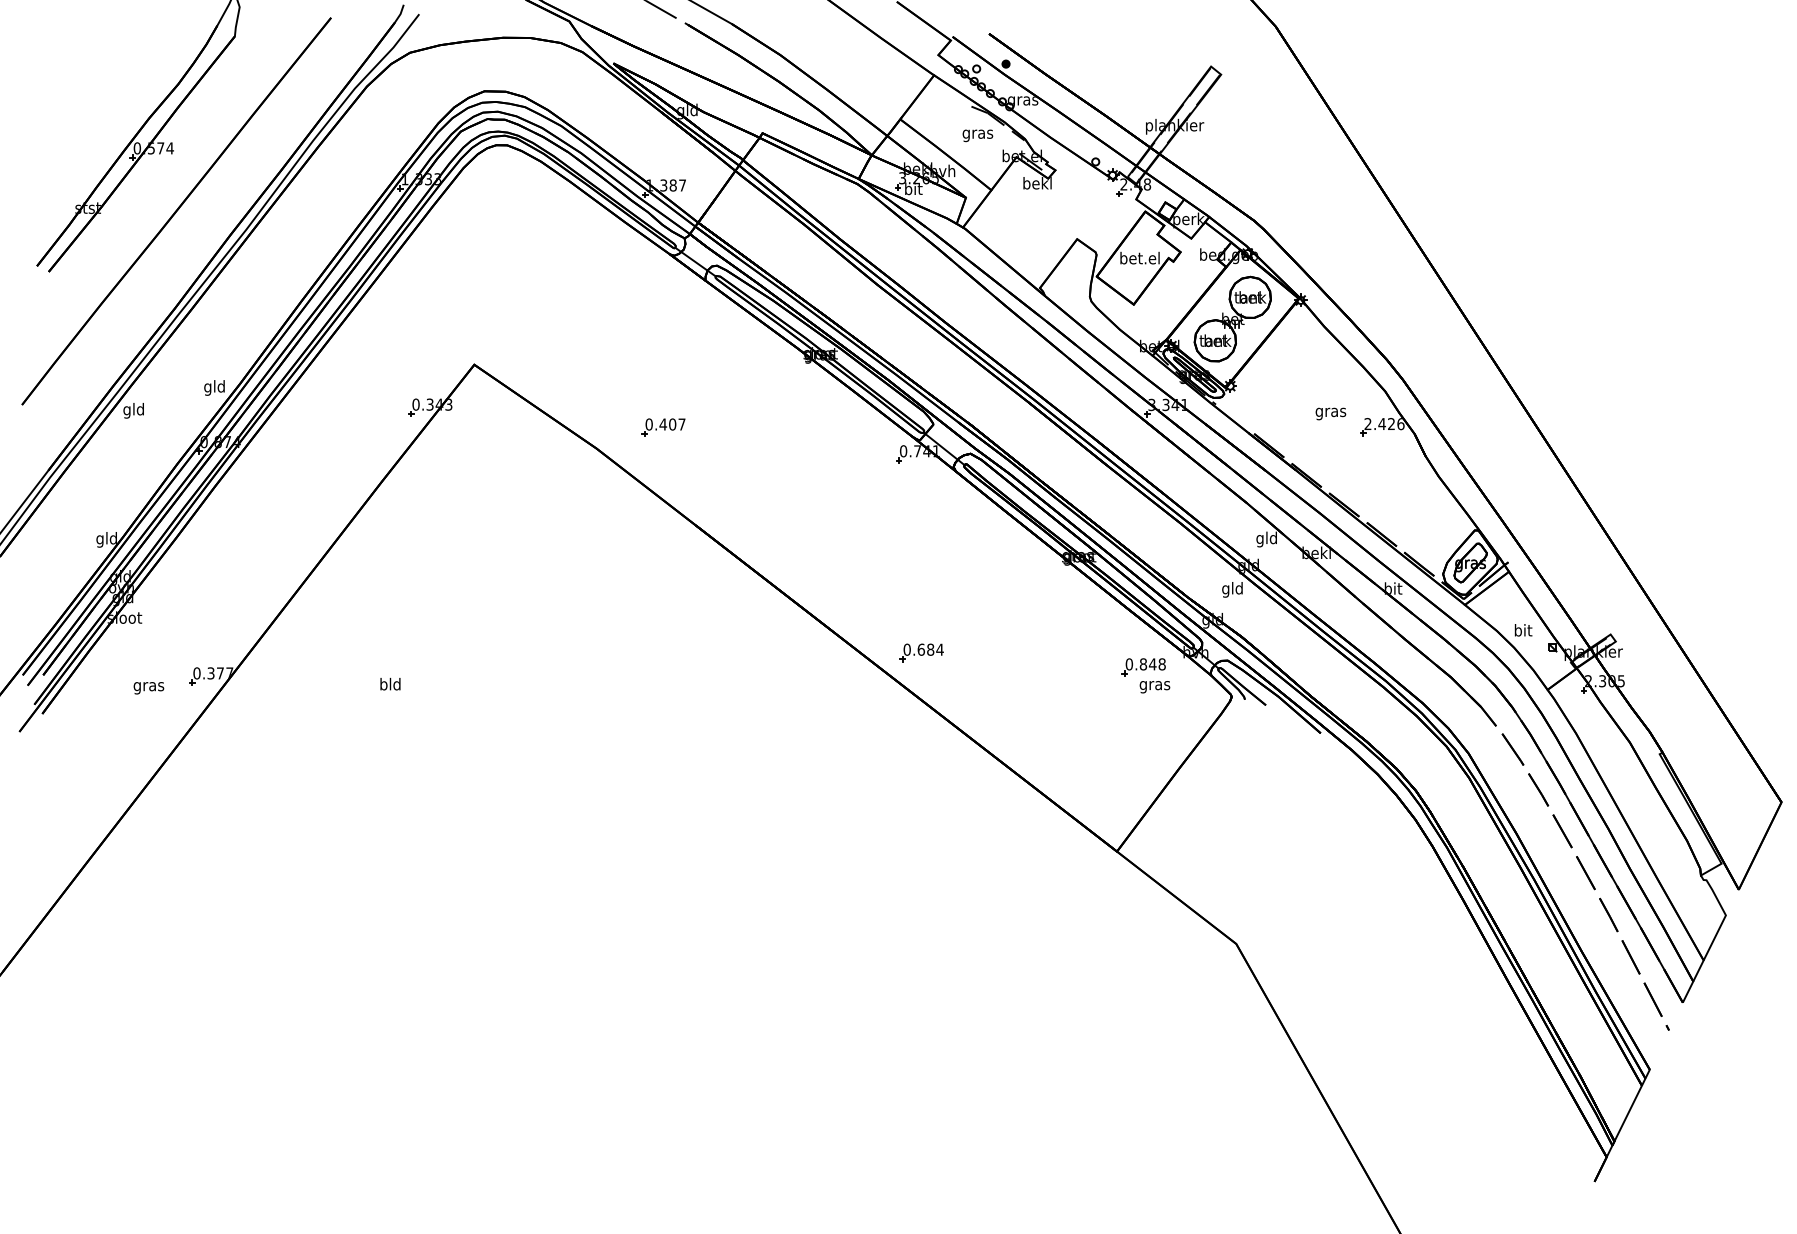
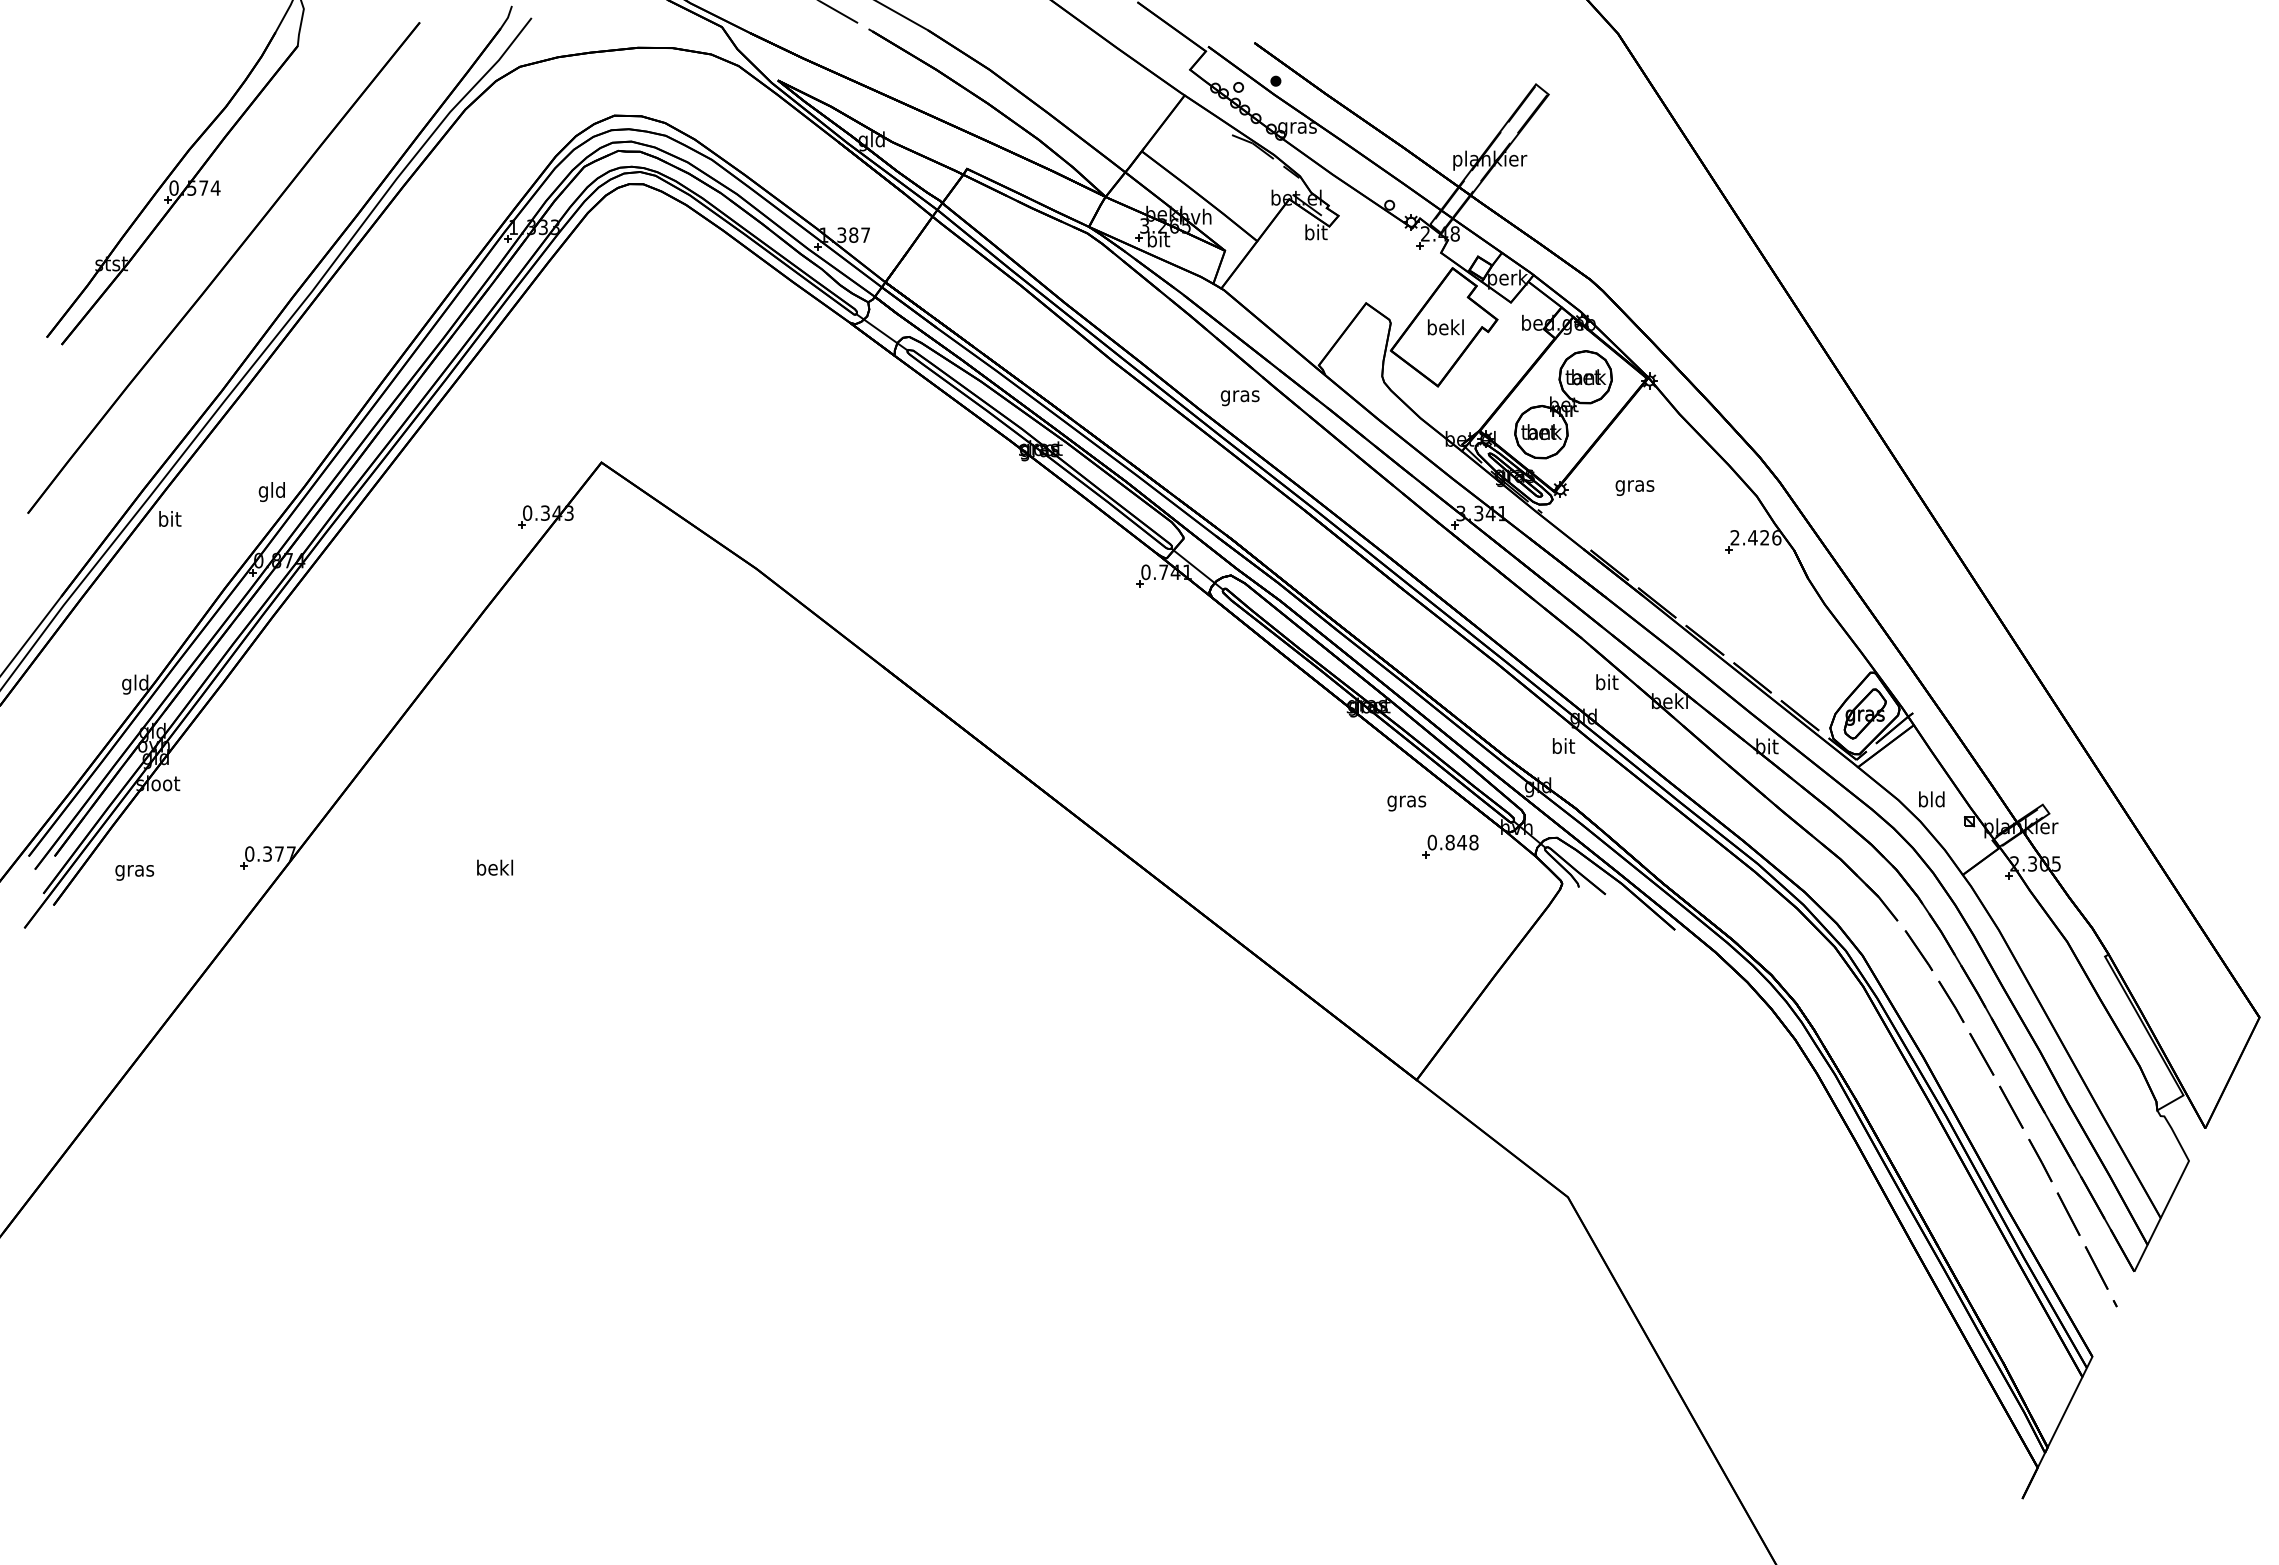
text: (977, 136) -> (1239, 398), moved
text: (1037, 183) -> (1315, 232), bekl -> bit
text: (1139, 258) -> (1445, 327), bet.el -> bekl
text: (133, 410) -> (169, 520), gld -> bit
text: (1330, 413) -> (1634, 487), moved
part: (663, 426) -> (841, 541), removed
text: (1266, 539) -> (1606, 684), gld -> bit
text: (1232, 590) -> (1563, 748), gld -> bit
text: (1522, 630) -> (1931, 799), bit -> bld
part: (922, 652) -> (1169, 827), removed
text: (390, 684) -> (495, 867), bld -> bekl
text: (148, 687) -> (134, 872), moved
text: (1154, 687) -> (1406, 803), moved

